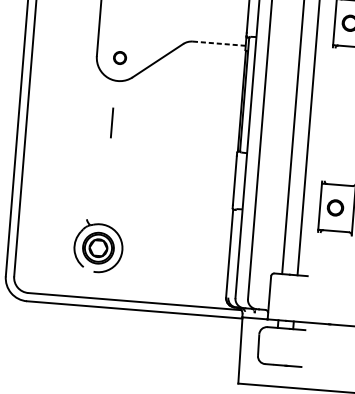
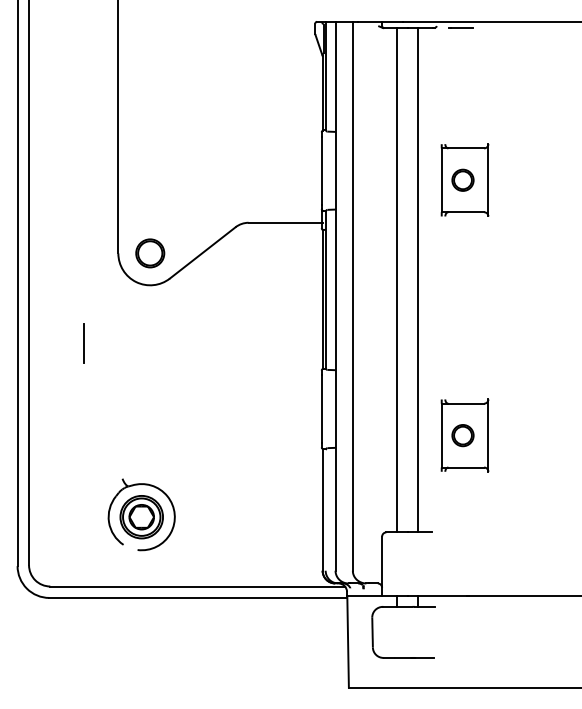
line: (219, 43) -> (285, 222), dashed -> solid
part: (120, 58) -> (150, 253), size x1.67
line: (112, 122) -> (83, 343), moved

